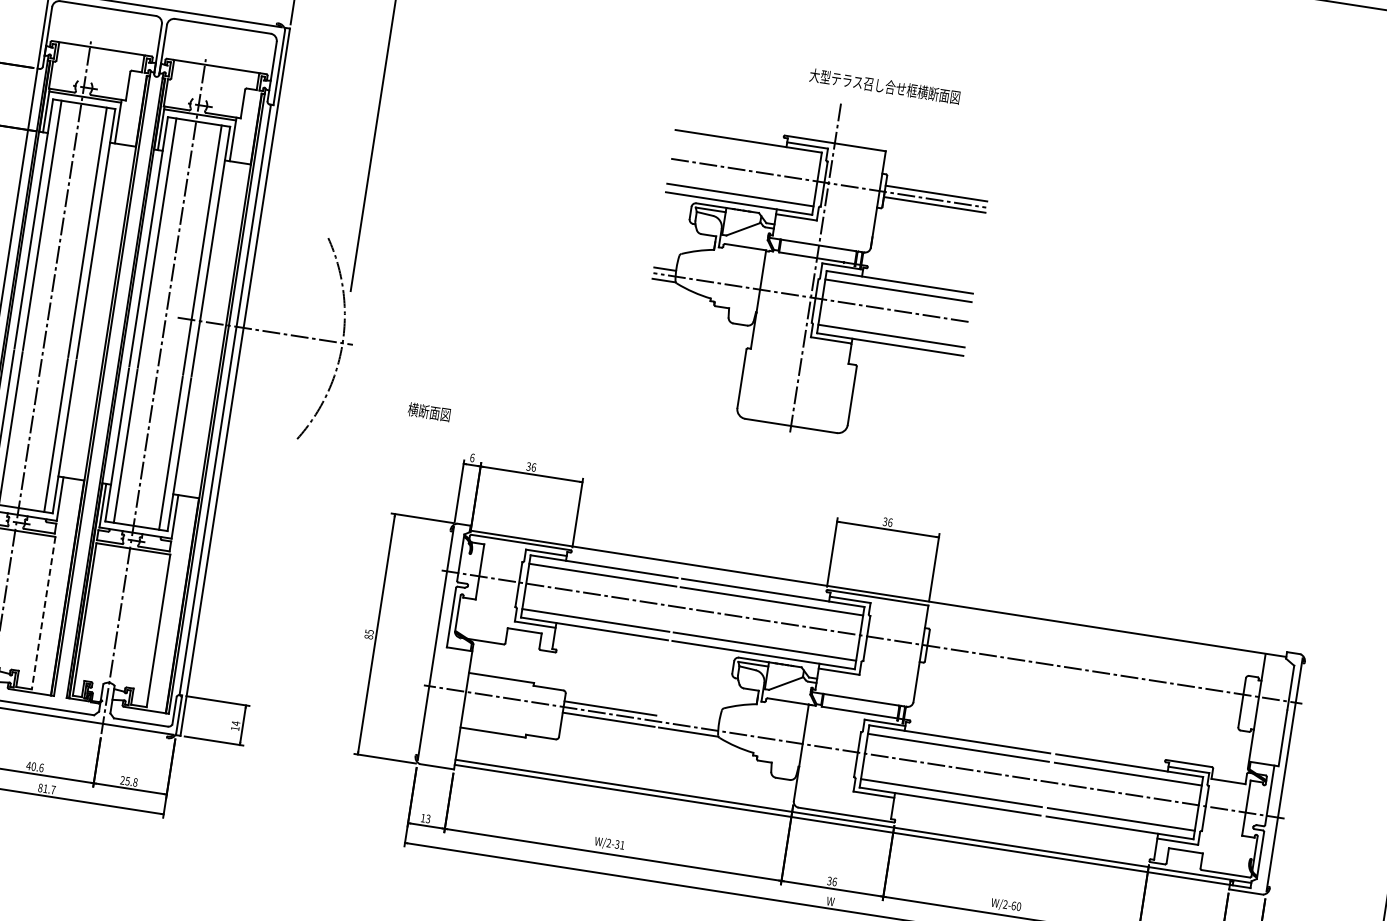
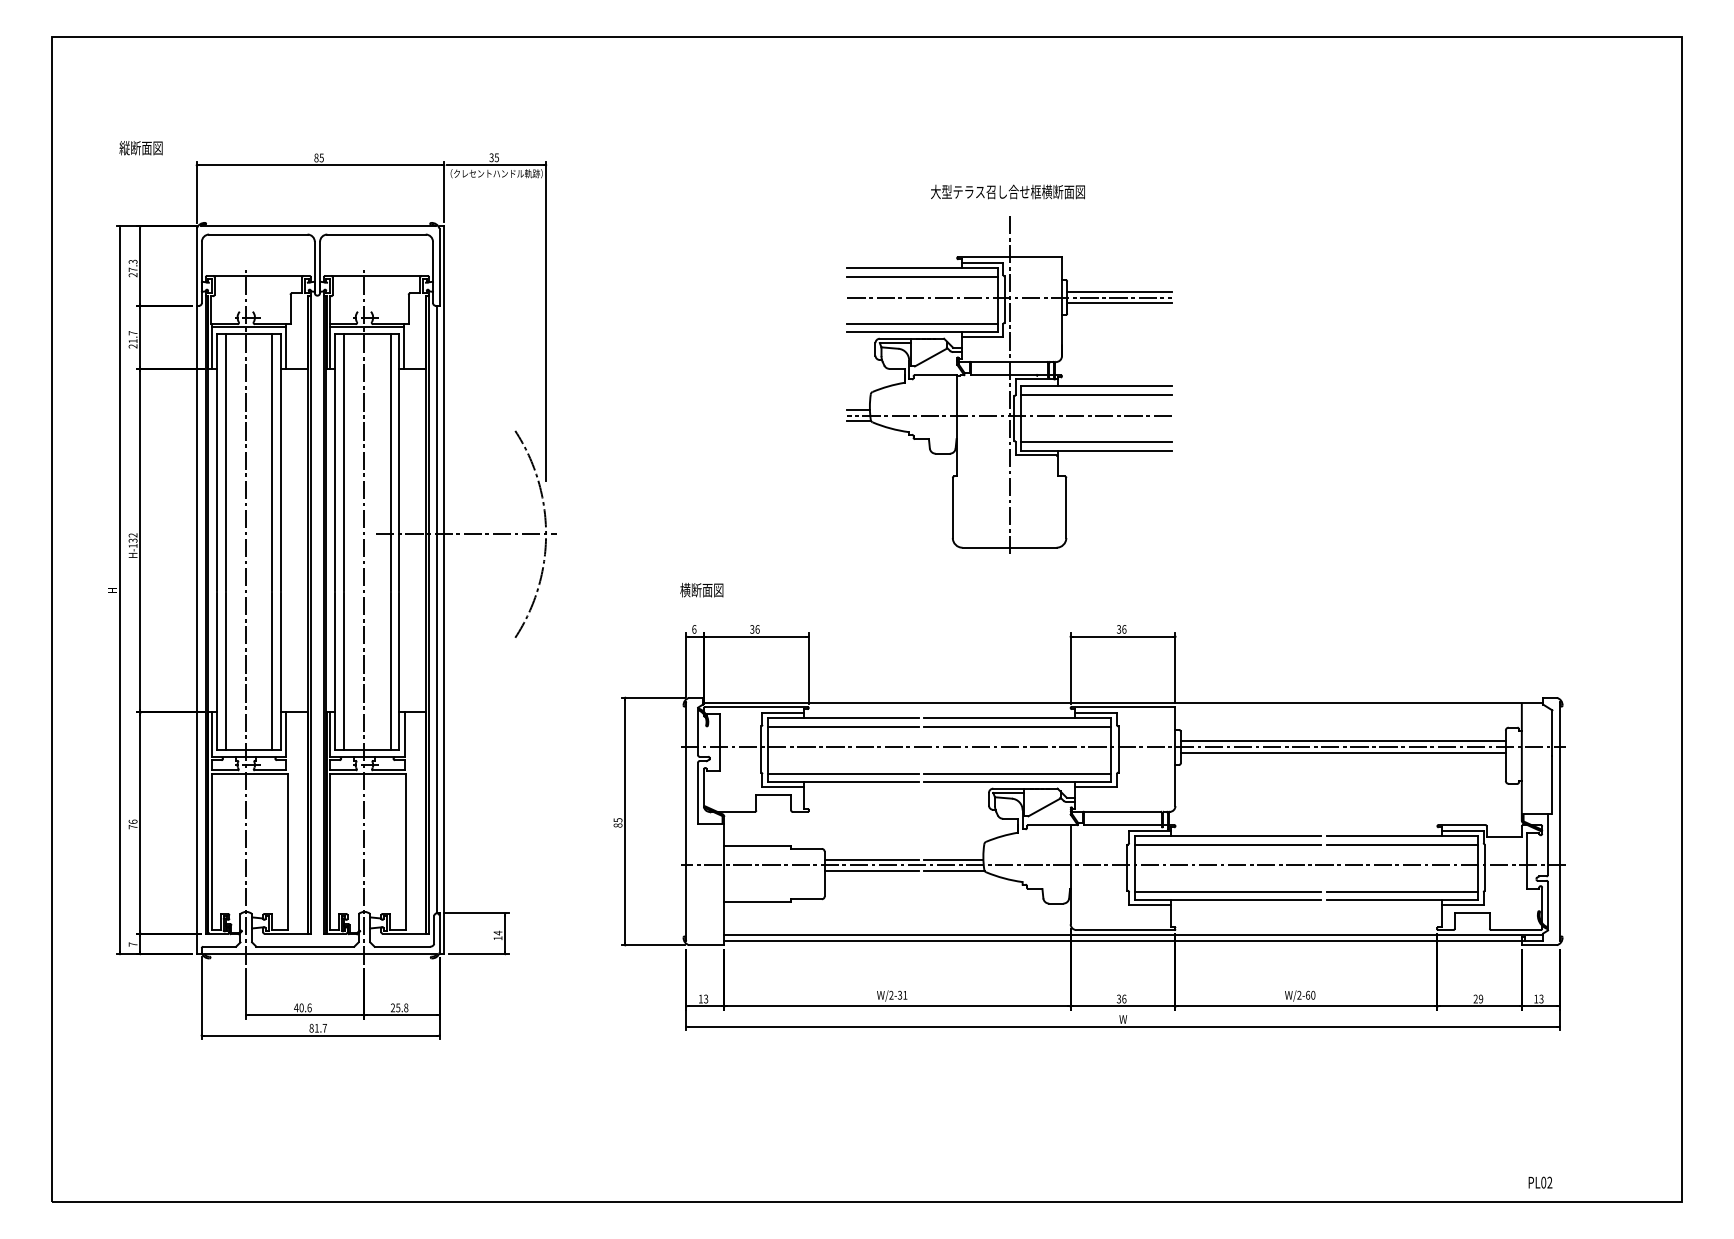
text: (884, 85) -> (1007, 191), moved
line: (747, 150) -> (922, 277), added
text: (428, 412) -> (701, 590), moved
line: (43, 613) -> (287, 852), dashed -> solid
line: (1085, 664) -> (1342, 741), added
line: (1083, 676) -> (1342, 753), added
line: (689, 720) -> (953, 859), added

